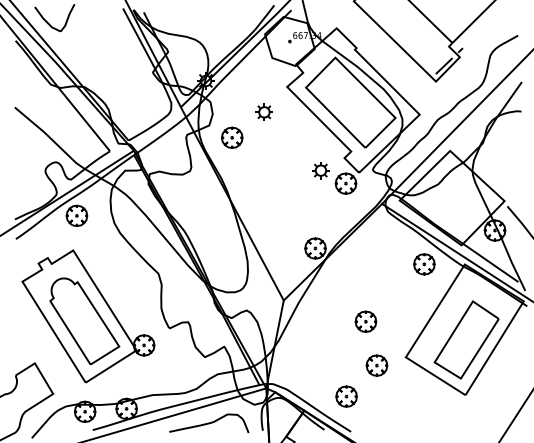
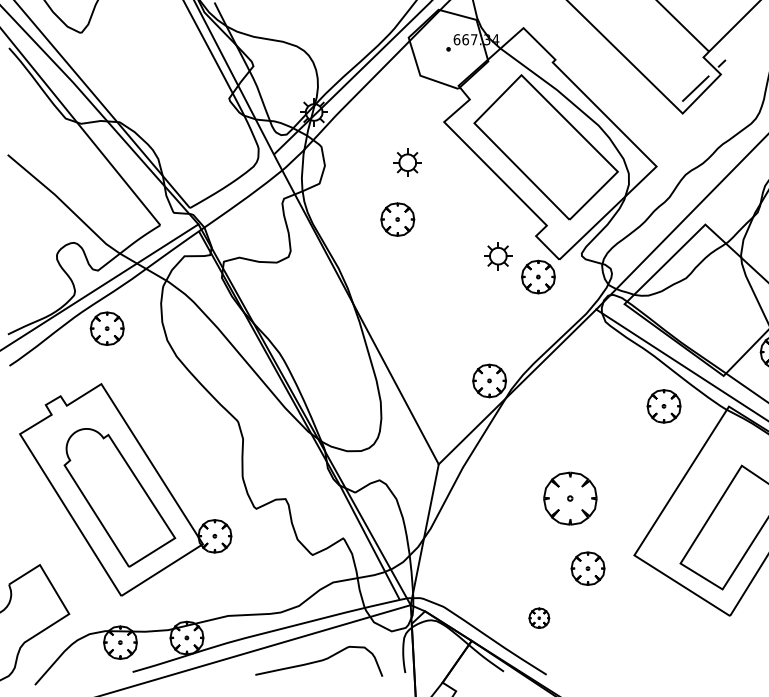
part: (232, 137) -> (398, 219), moved
part: (365, 321) -> (569, 497), size x1.6
part: (346, 396) -> (539, 618), size x0.6

